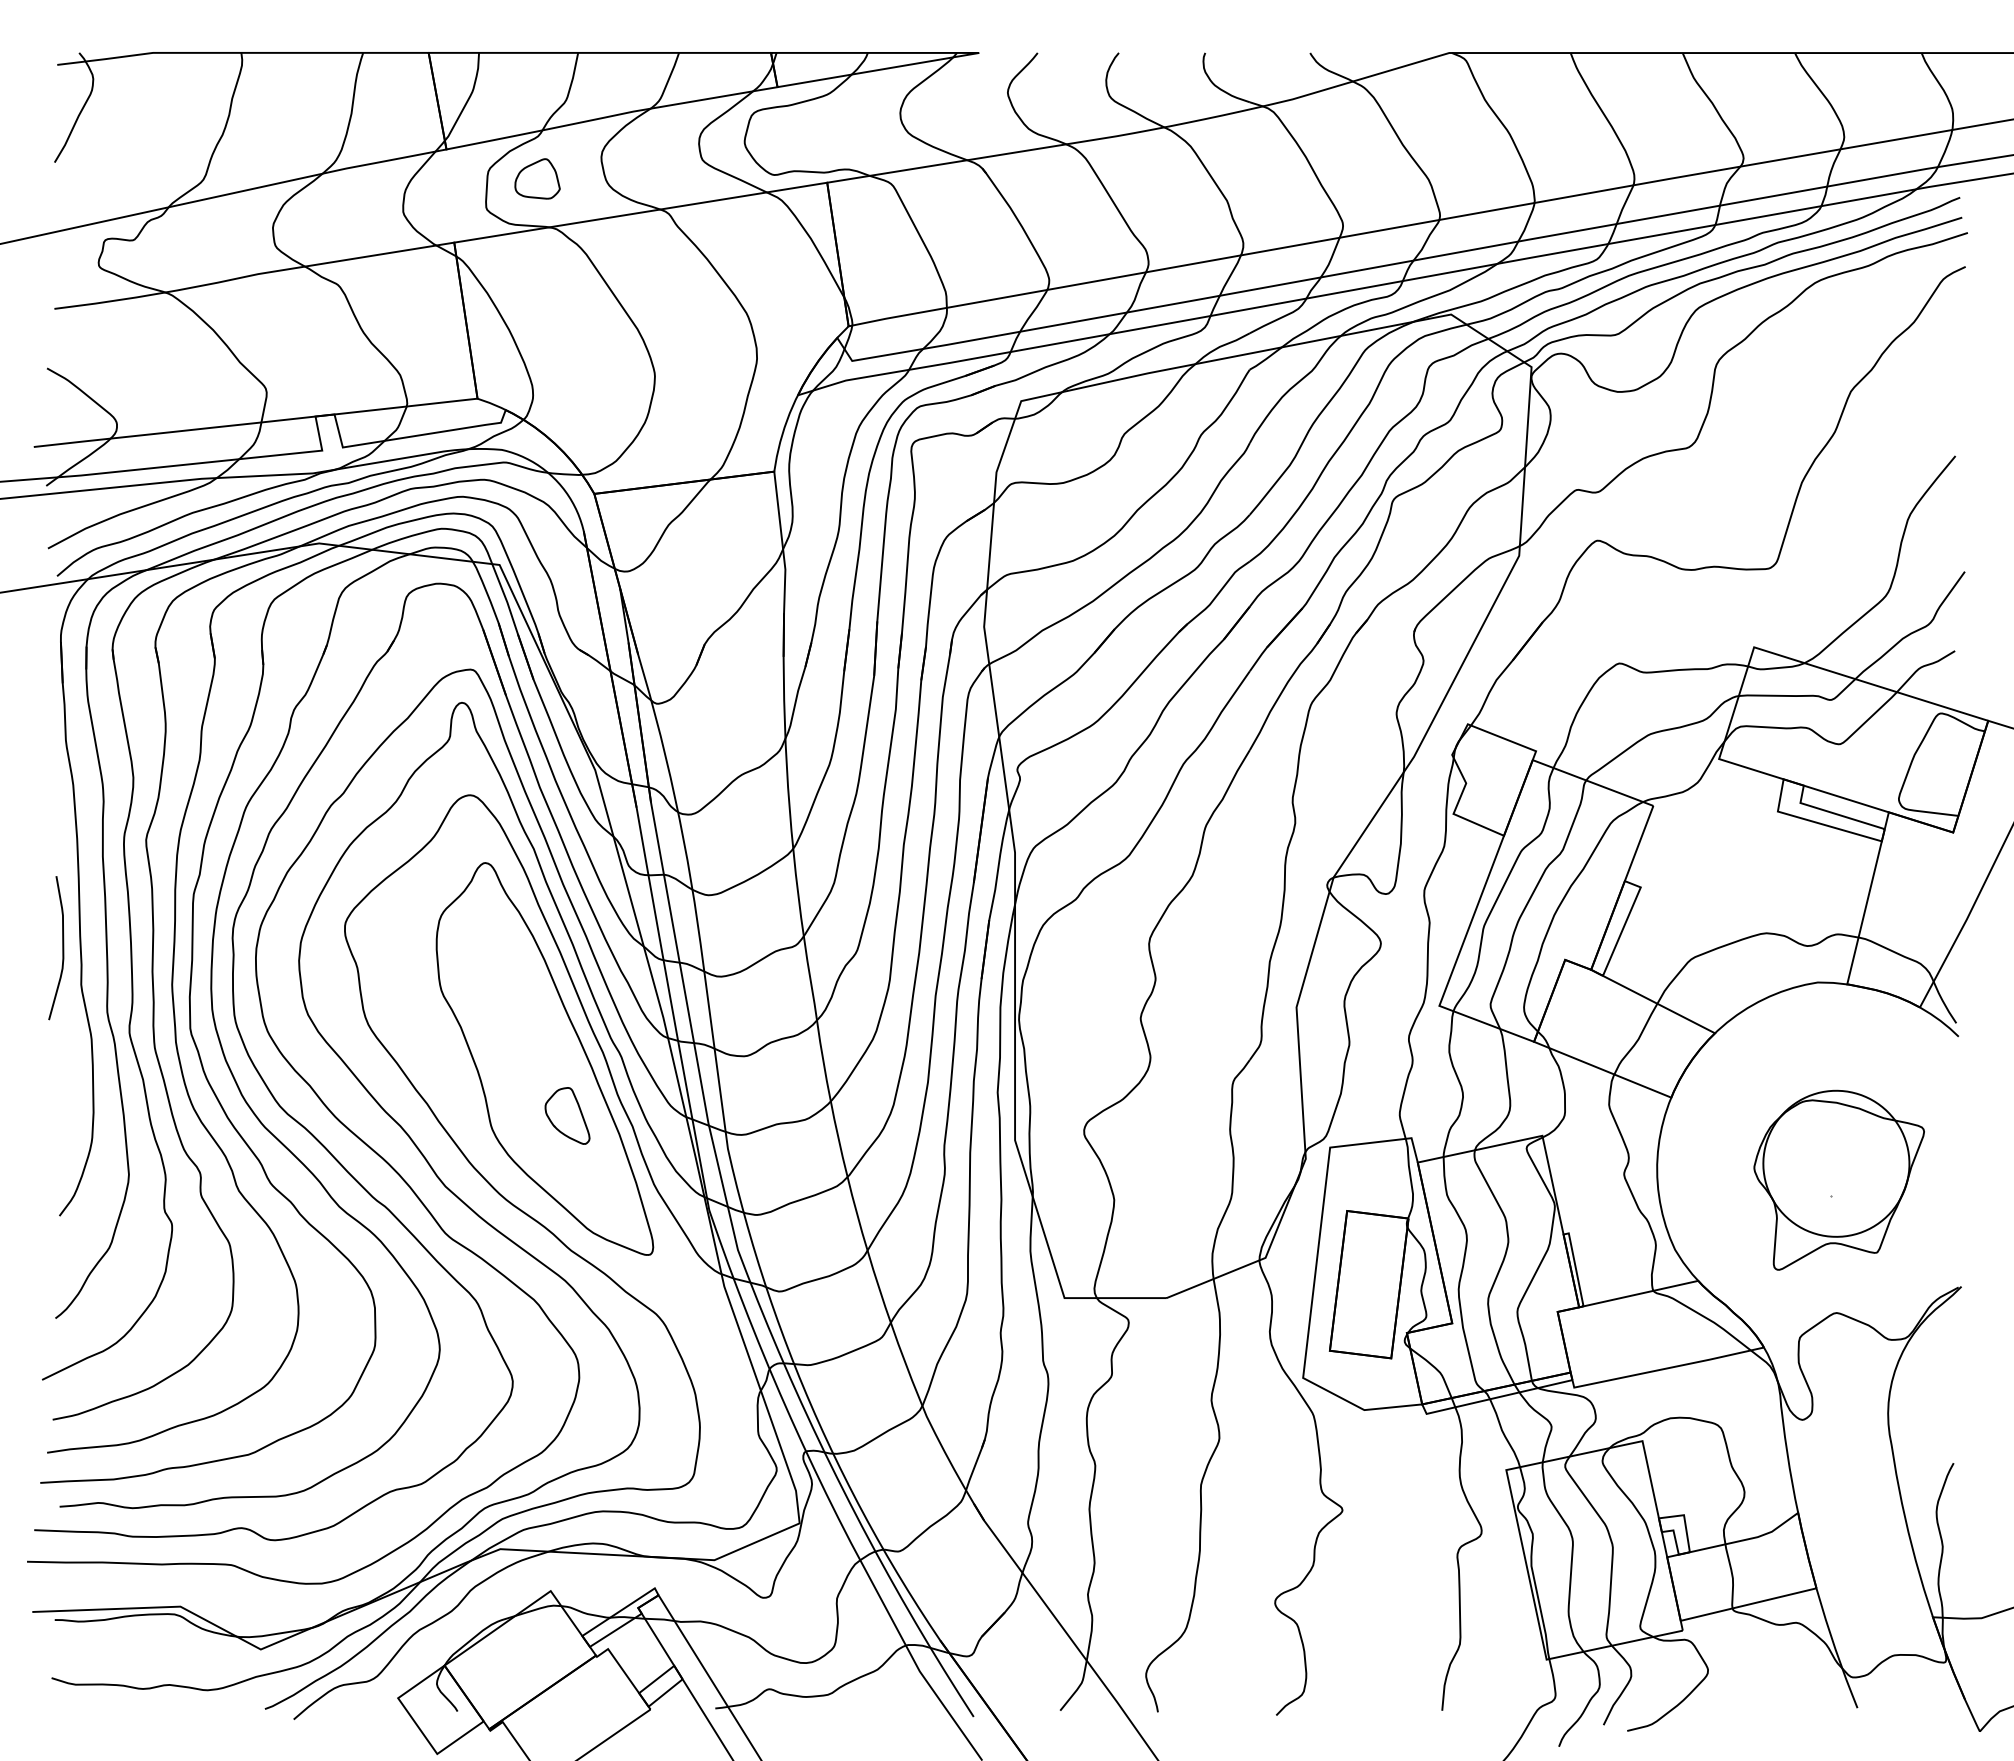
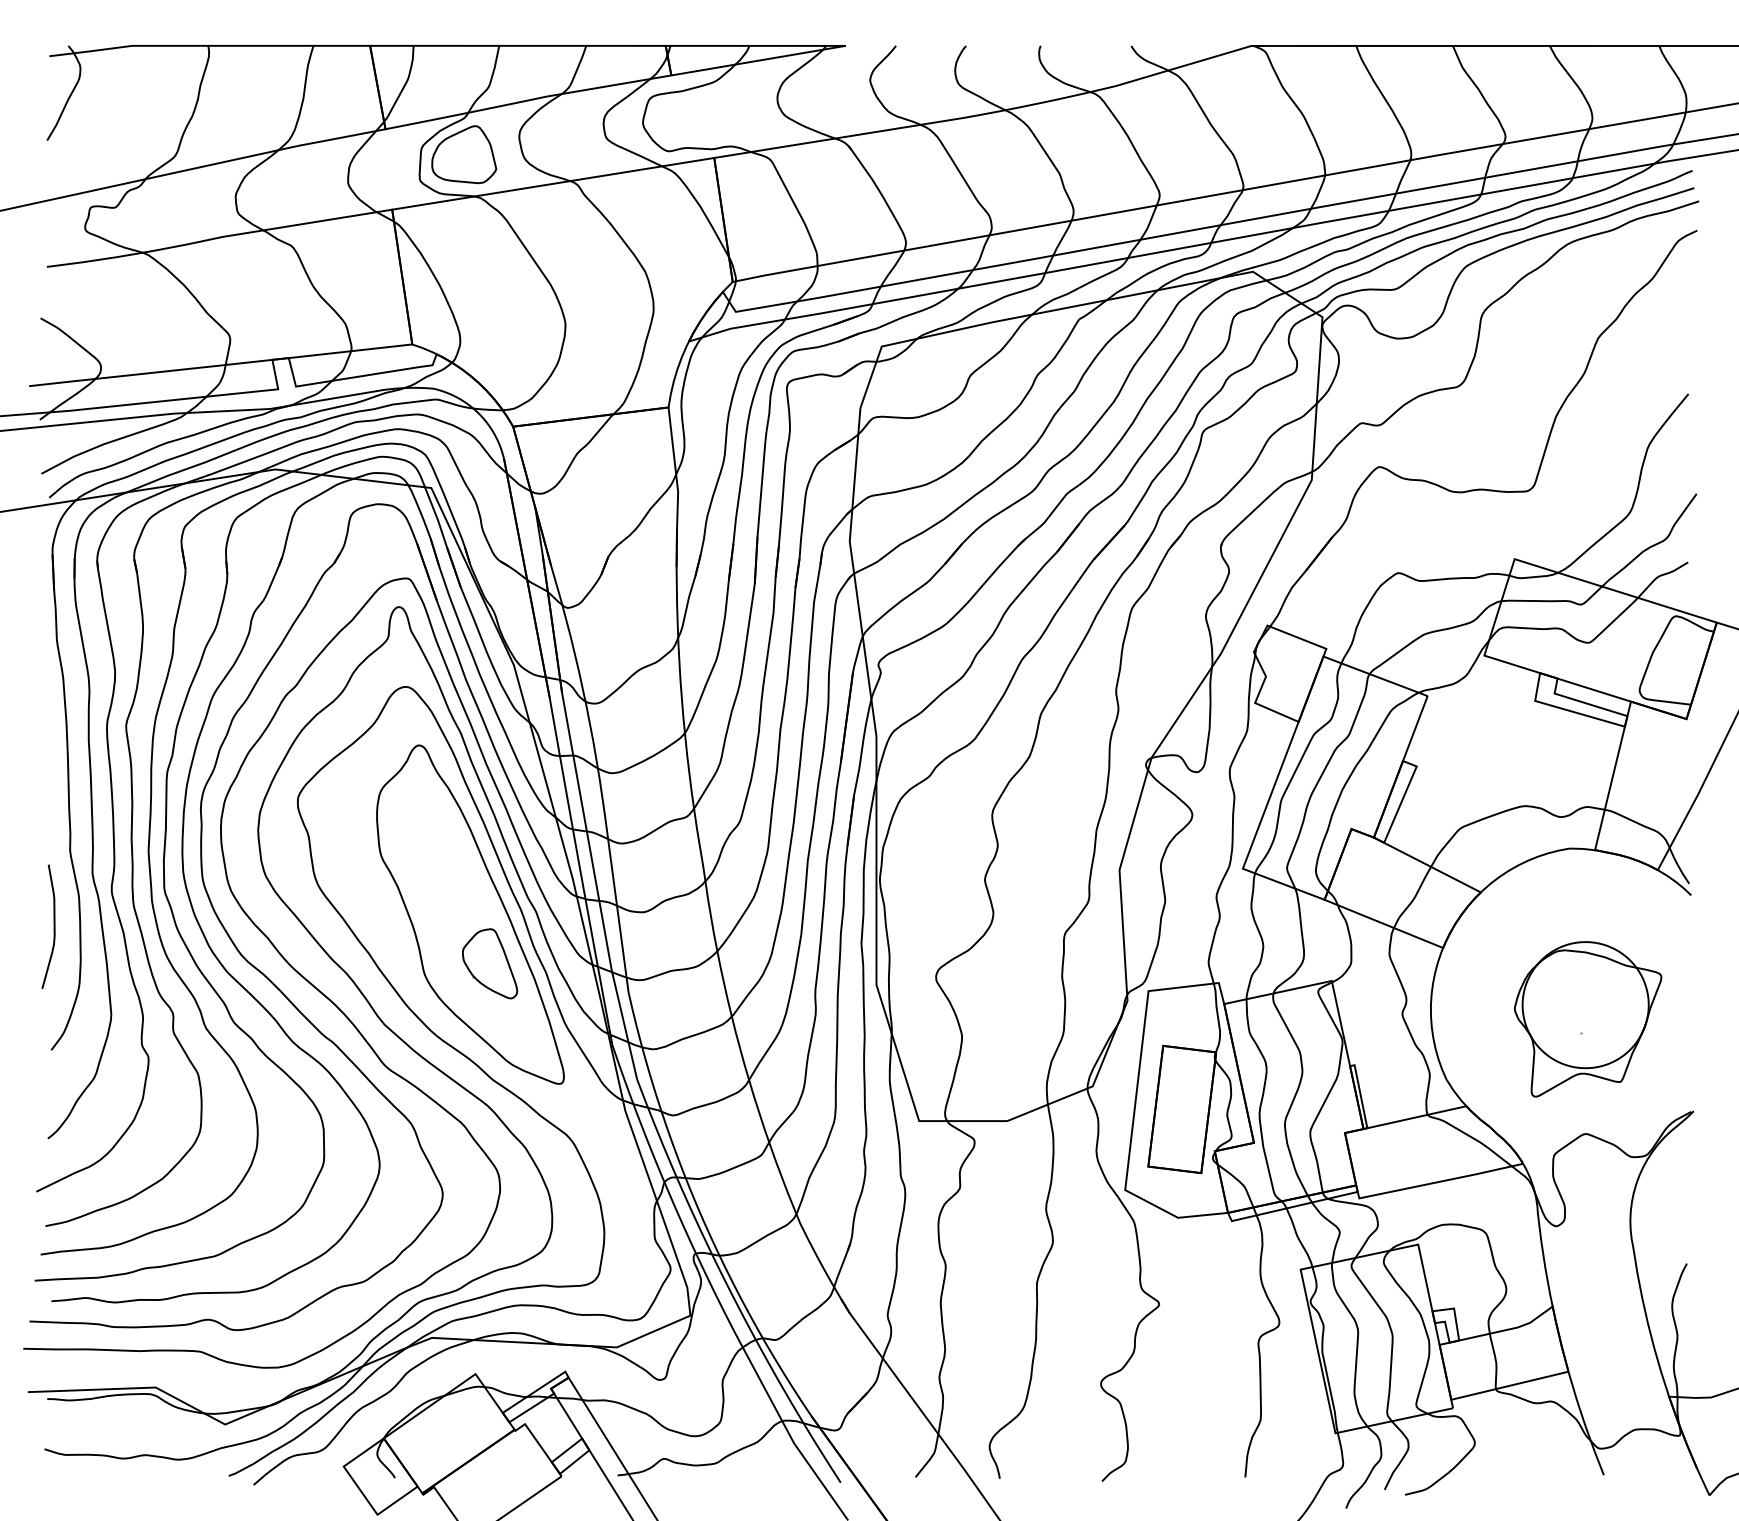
part: (537, 178) -> (464, 154), size x1.67
curve: (62, 948) -> (53, 927), moved
part: (567, 1115) -> (489, 963), size x1.43

